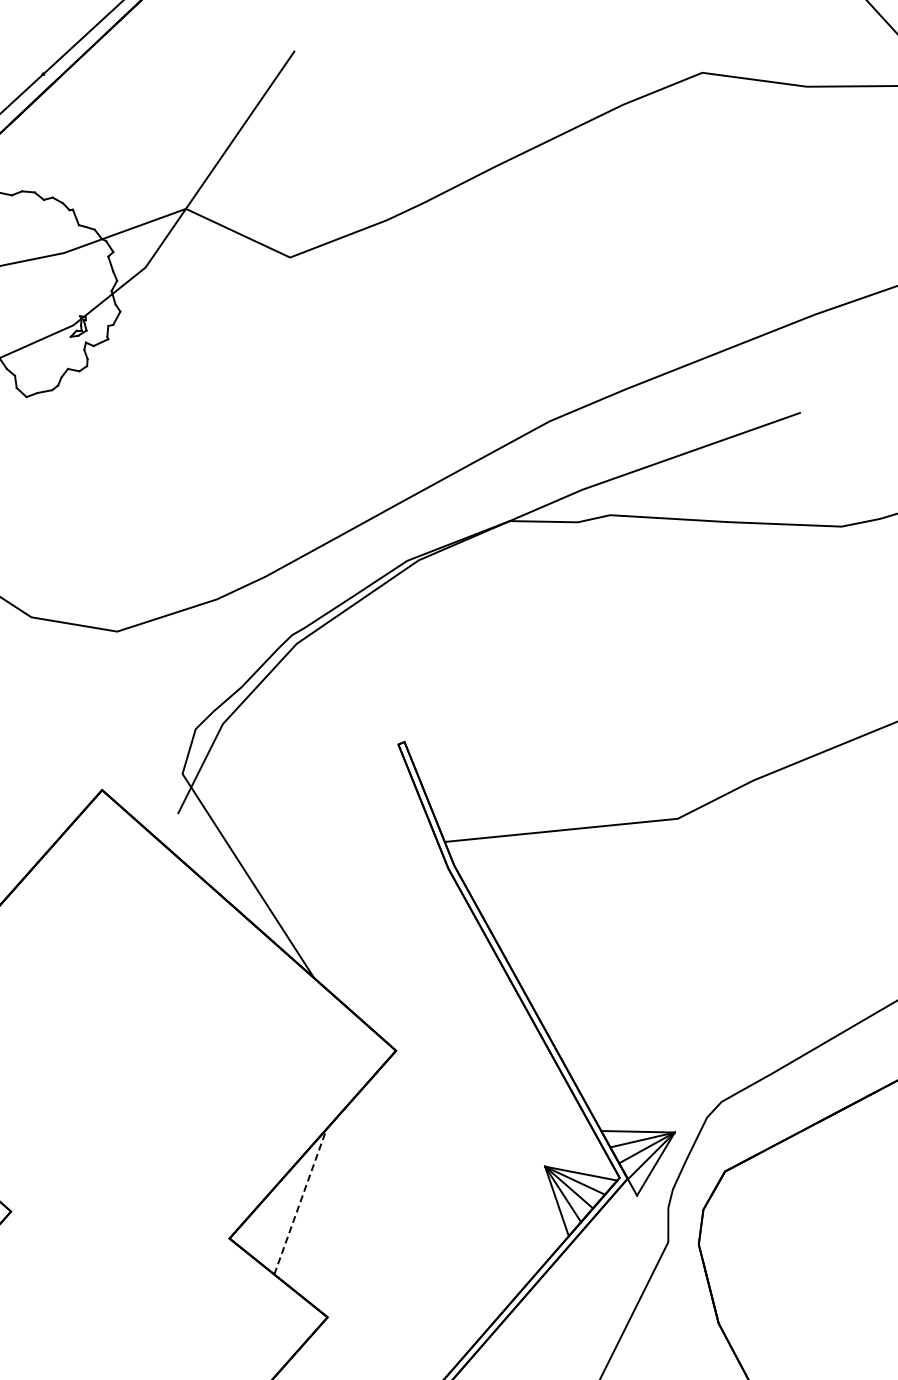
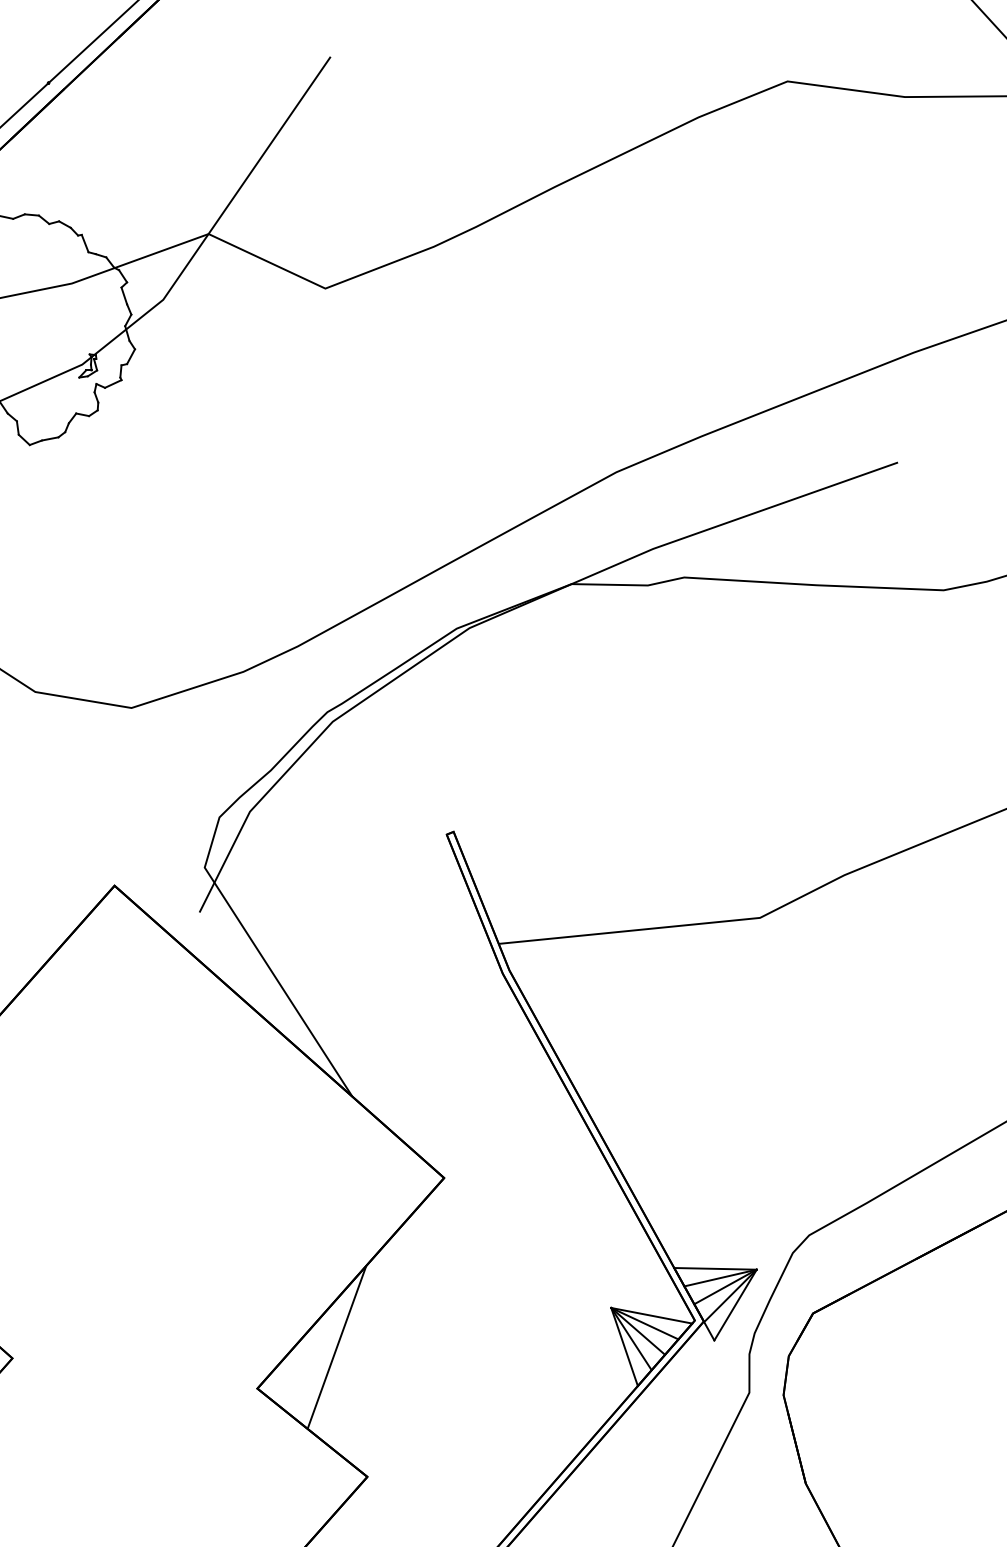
line: (300, 1201) -> (336, 1347), dashed -> solid

